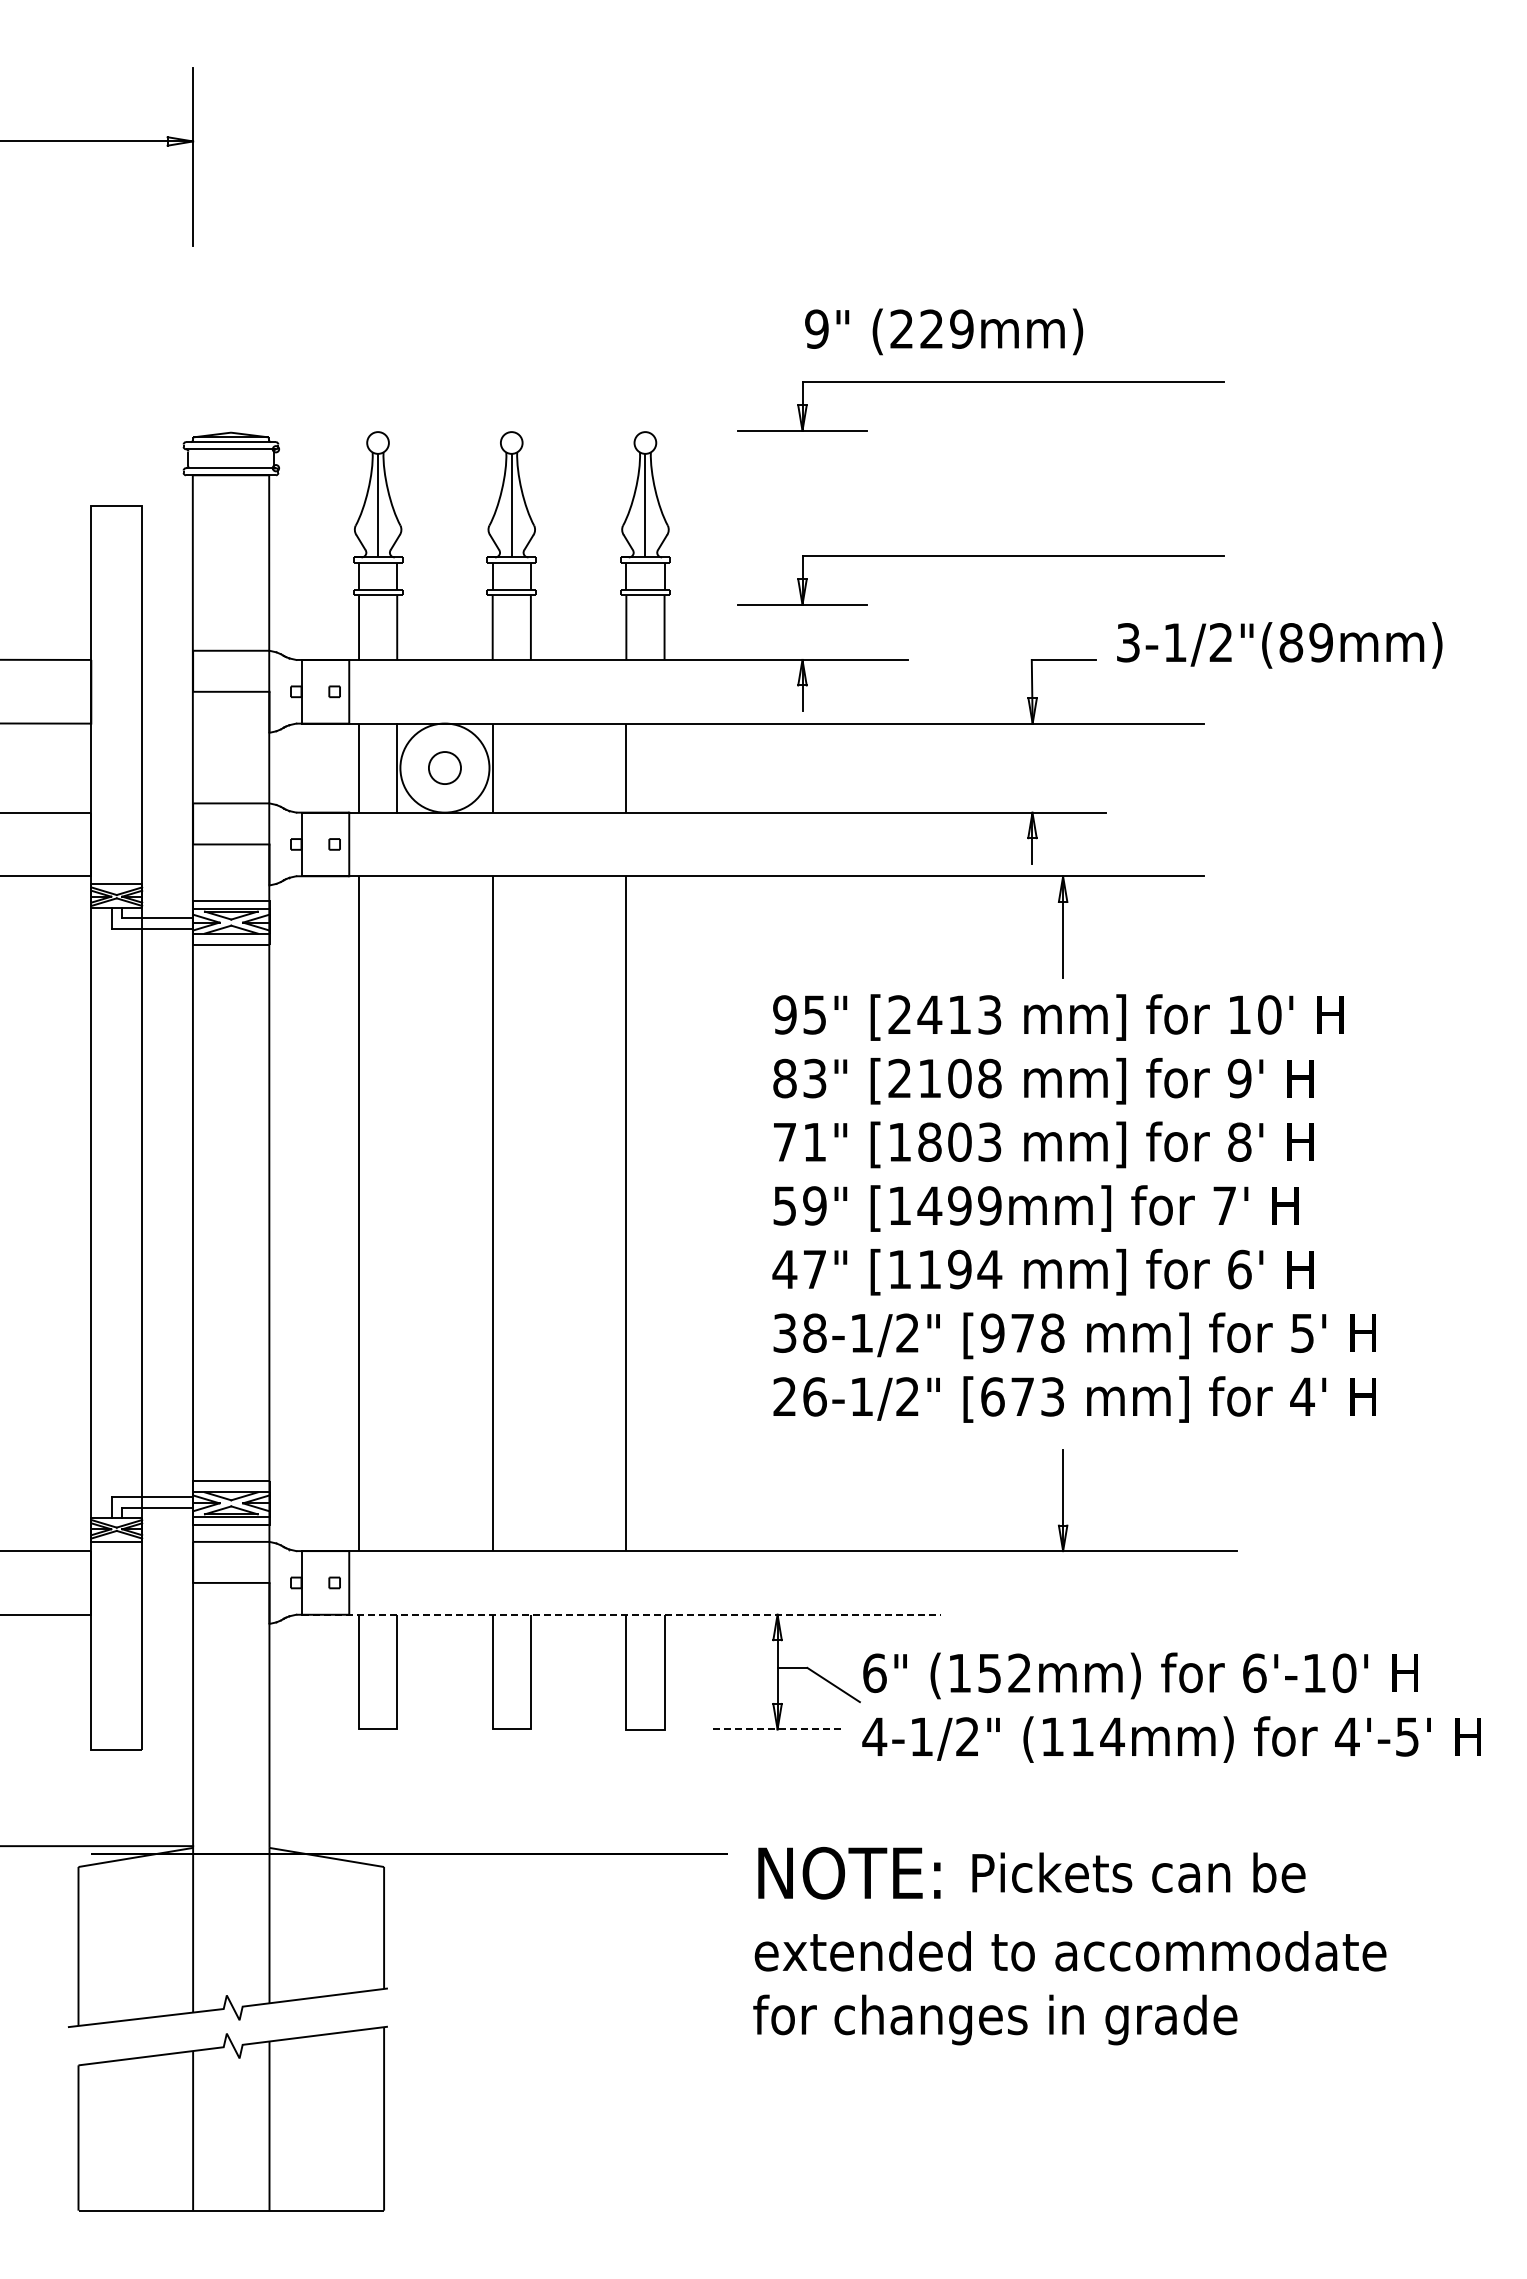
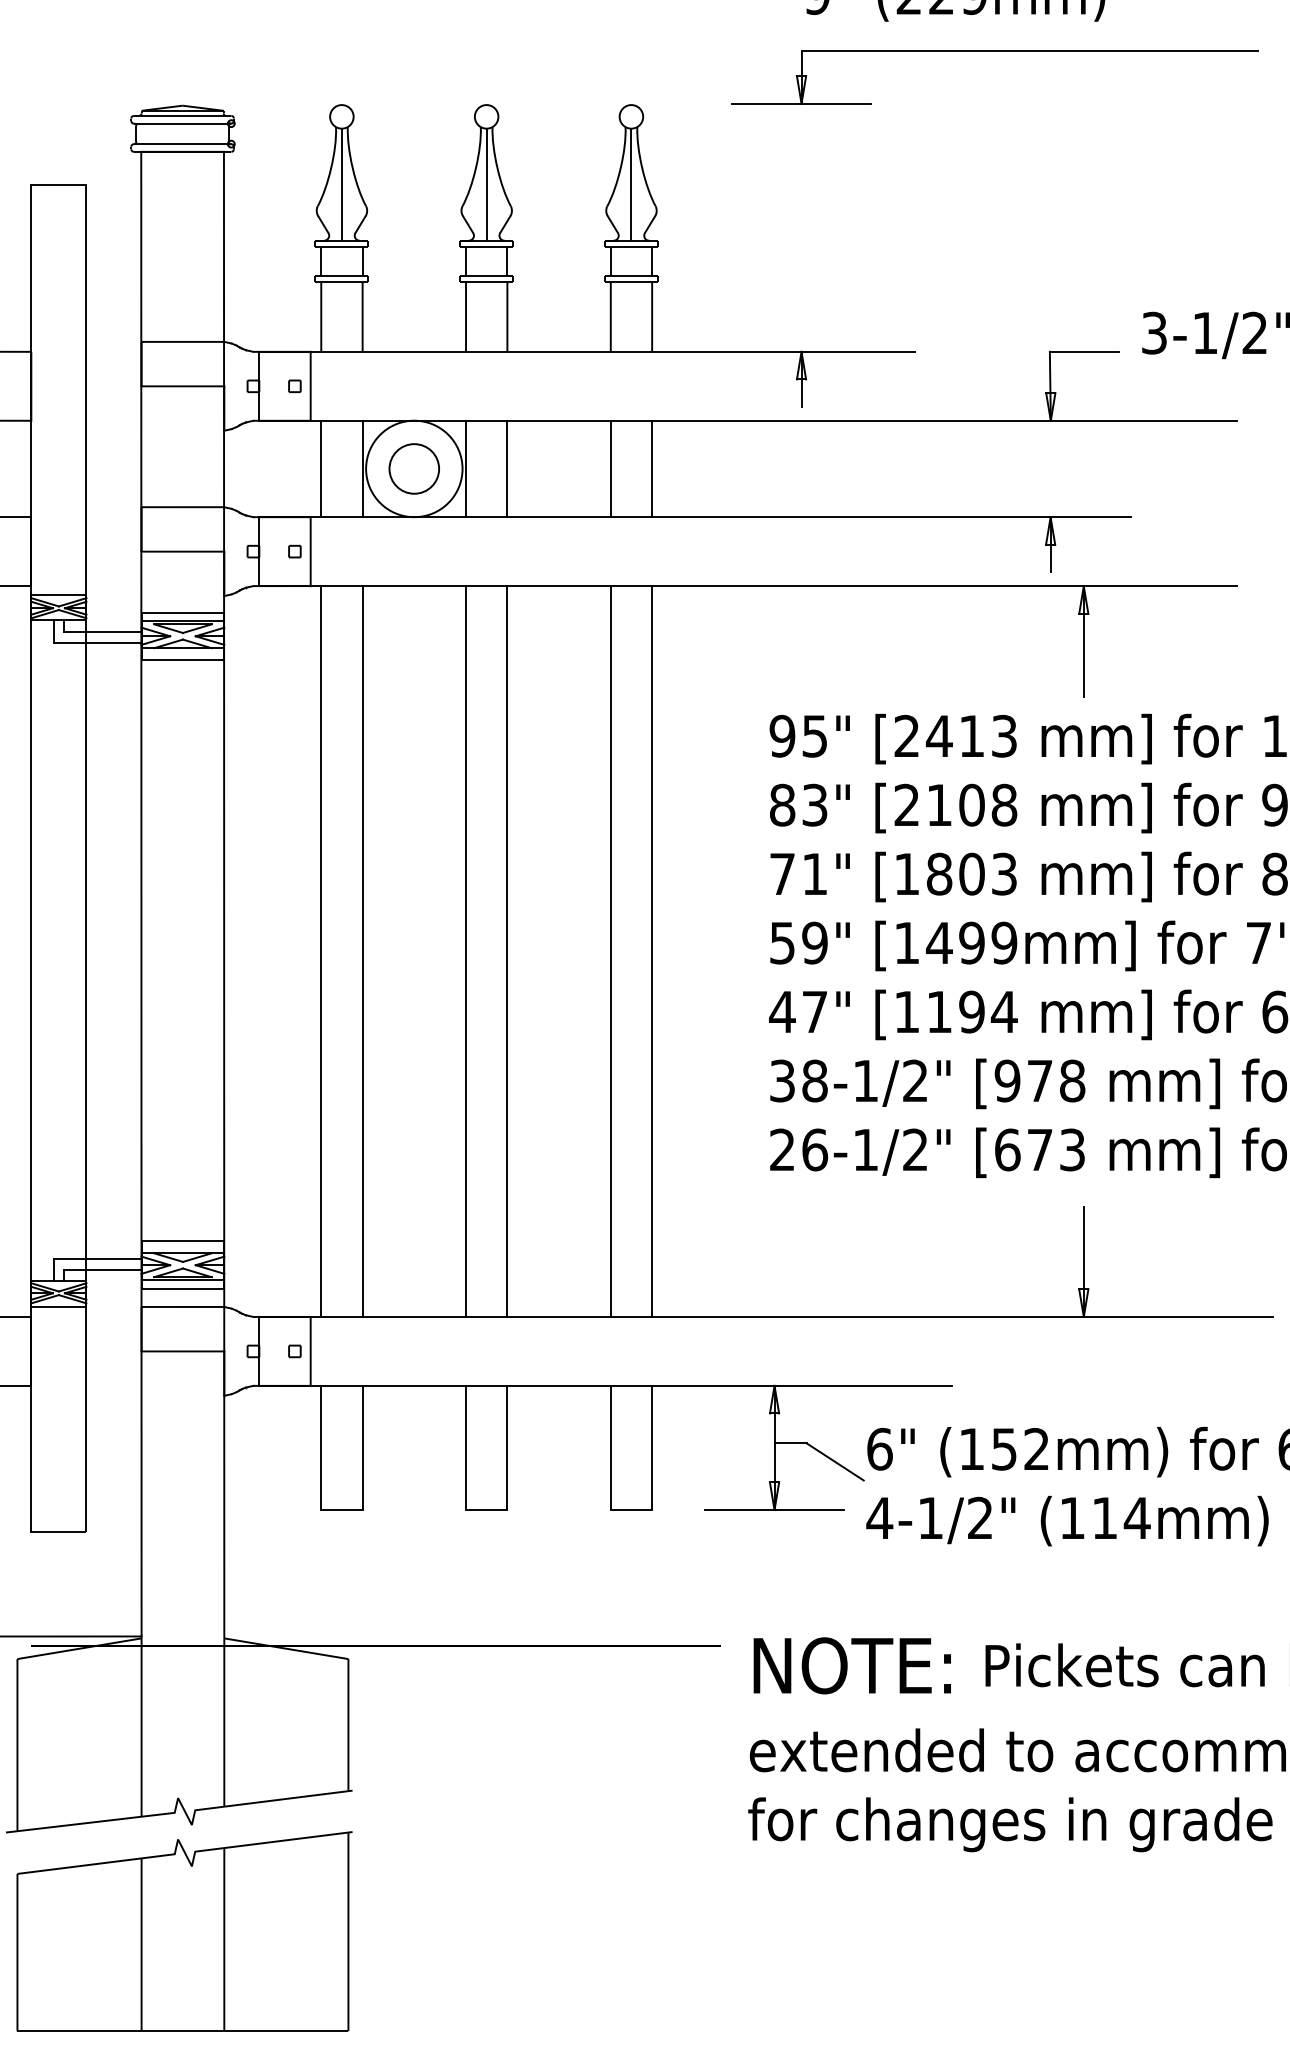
part: (980, 556) -> (994, 239), removed
circle: (444, 767) -> (413, 468), size x1.43
line: (530, 767) -> (506, 468), added
line: (664, 767) -> (652, 468), added
line: (397, 1213) -> (362, 951), added
line: (530, 1213) -> (506, 951), added
line: (664, 1213) -> (652, 951), added
line: (621, 1614) -> (605, 1385), dashed -> solid
line: (778, 1729) -> (775, 1510), dashed -> solid

